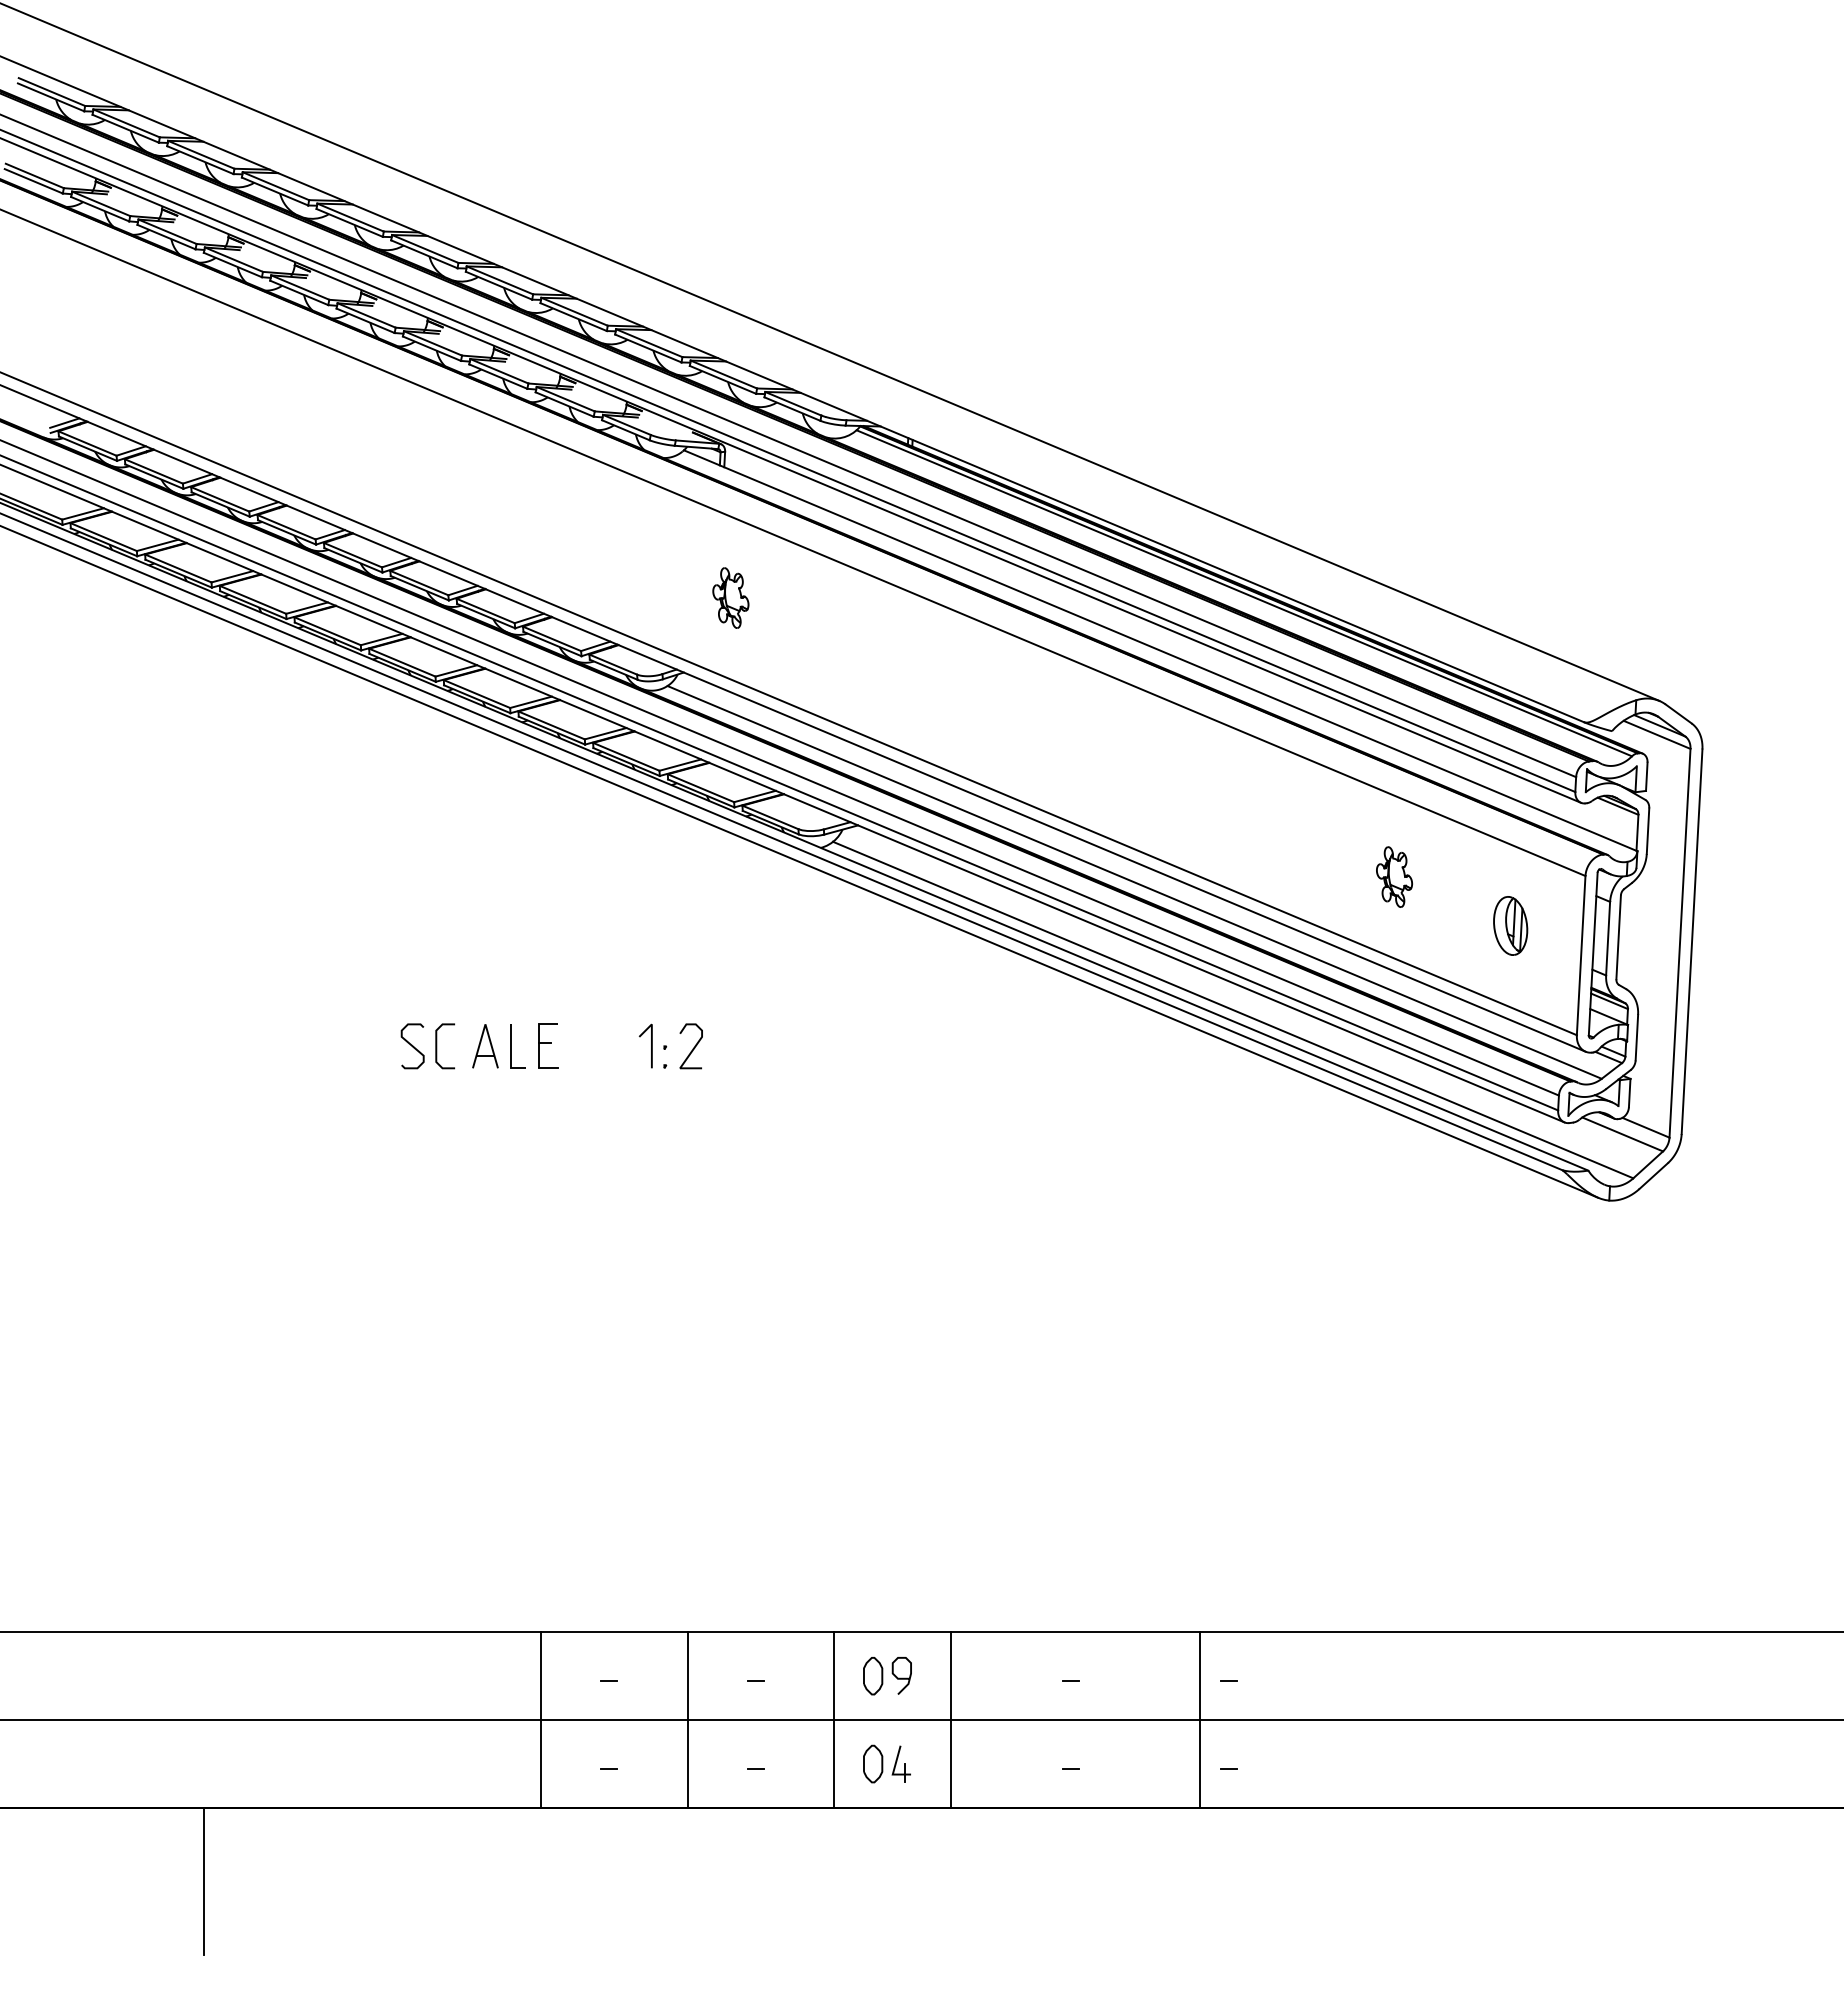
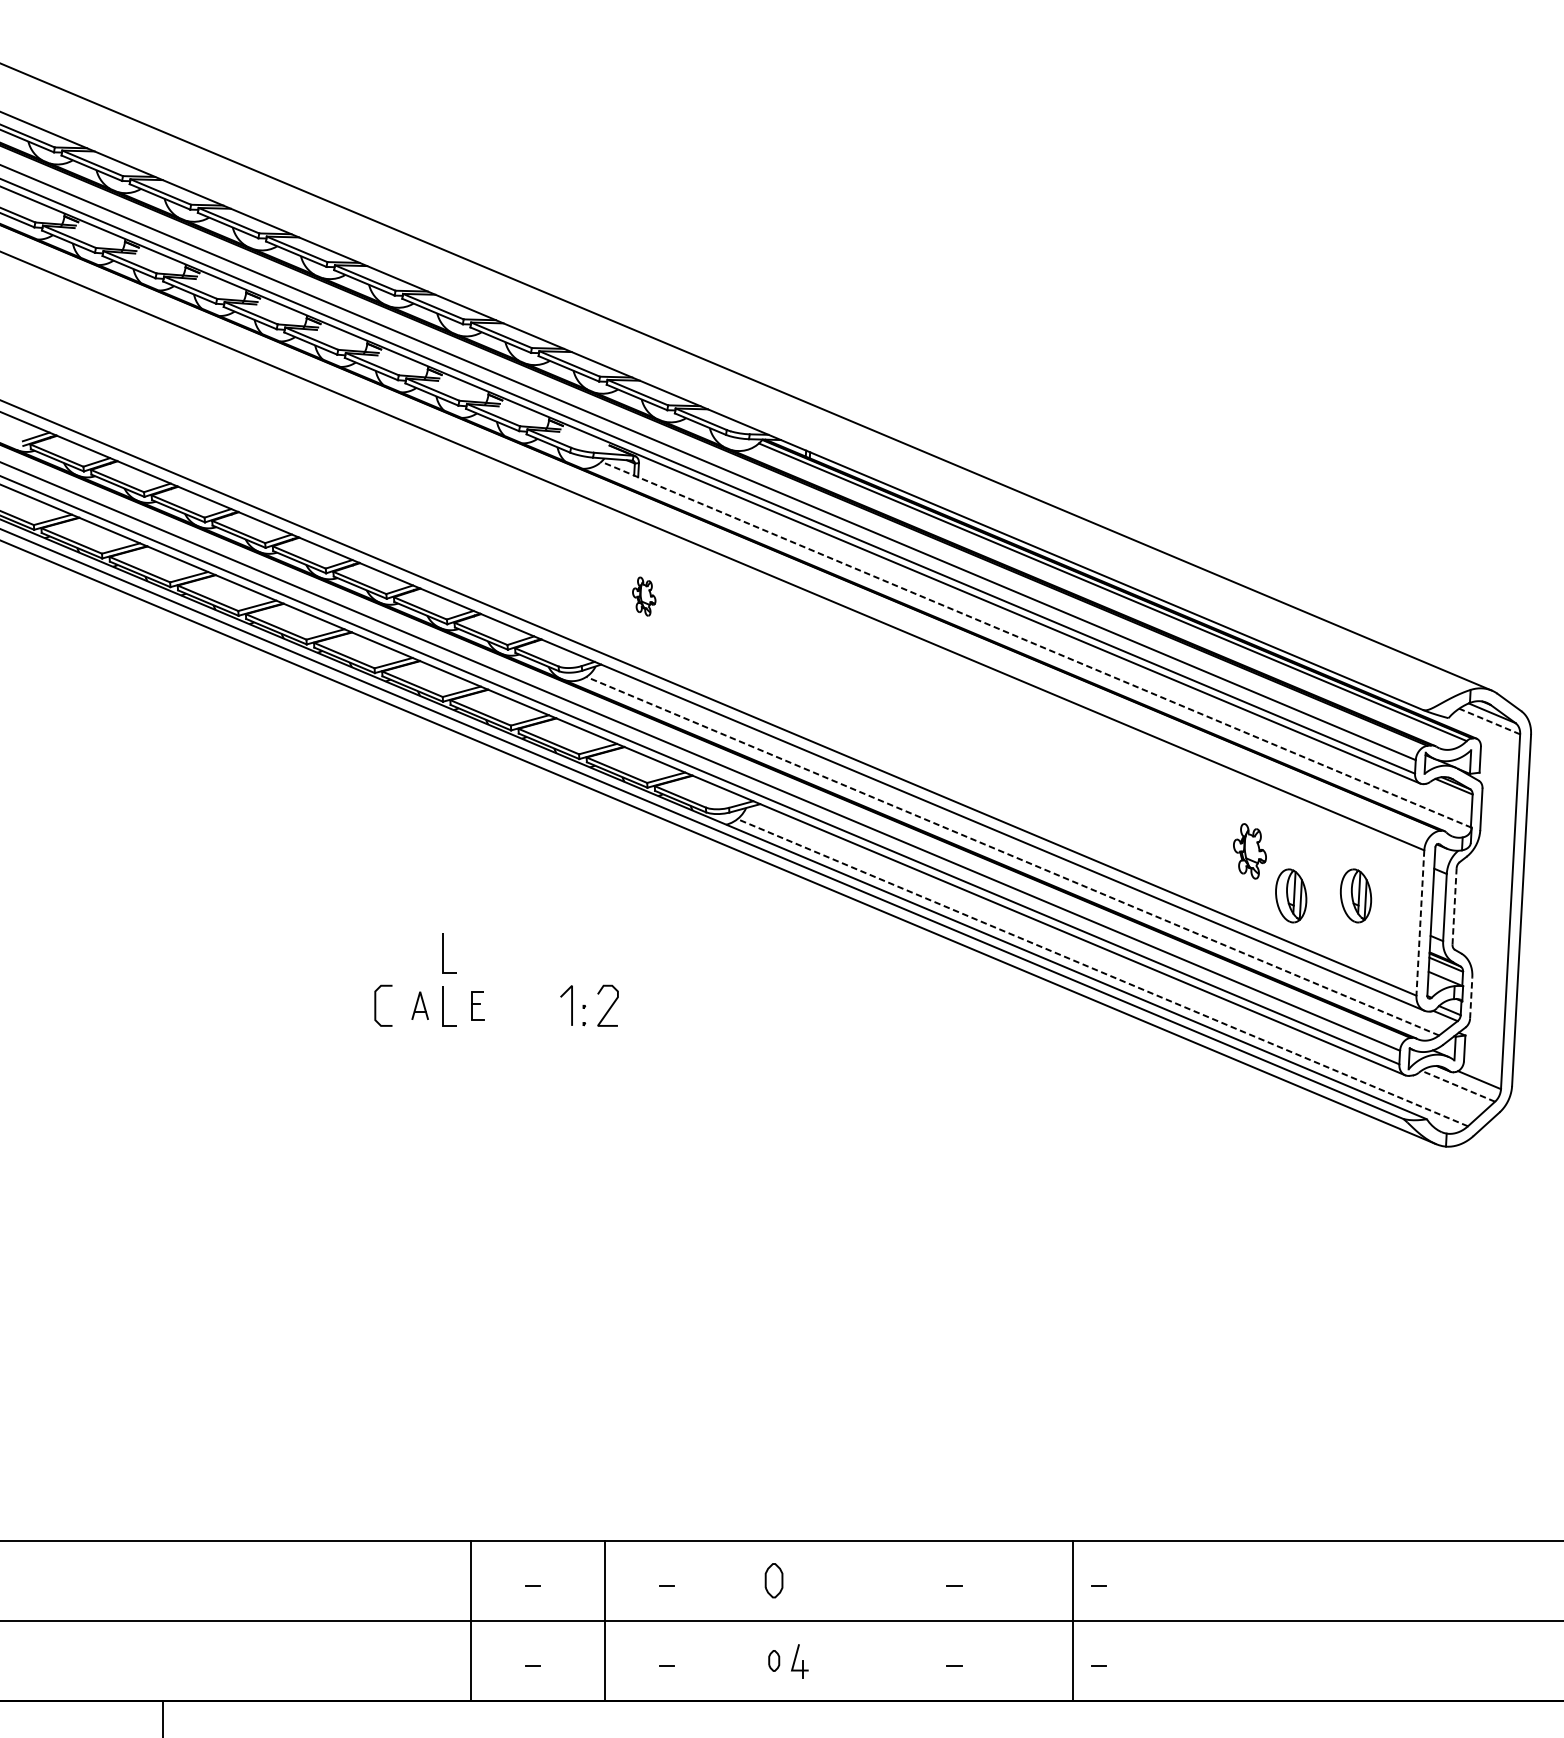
part: (730, 597) -> (643, 596), size x0.7
line: (1160, 650) -> (1036, 644), solid -> dashed
line: (1656, 734) -> (1489, 721), solid -> dashed
line: (1134, 882) -> (1012, 856), solid -> dashed
part: (1439, 925) -> (1291, 895), added
line: (1618, 937) -> (1454, 906), solid -> dashed
line: (1581, 955) -> (1420, 922), solid -> dashed
line: (511, 988) -> (443, 953), added
line: (1232, 1009) -> (1102, 972), solid -> dashed
line: (1636, 1037) -> (1470, 997), solid -> dashed
part: (548, 1045) -> (477, 1005), size x0.7
curve: (412, 1046) -> (353, 1005), removed
part: (485, 1046) -> (420, 1005), size x0.7
line: (1622, 1134) -> (1458, 1086), solid -> dashed
curve: (901, 1677) -> (799, 1581), removed
line: (834, 1720) -> (738, 1621), removed
line: (951, 1720) -> (845, 1621), removed
part: (873, 1763) -> (774, 1660), size x0.6

